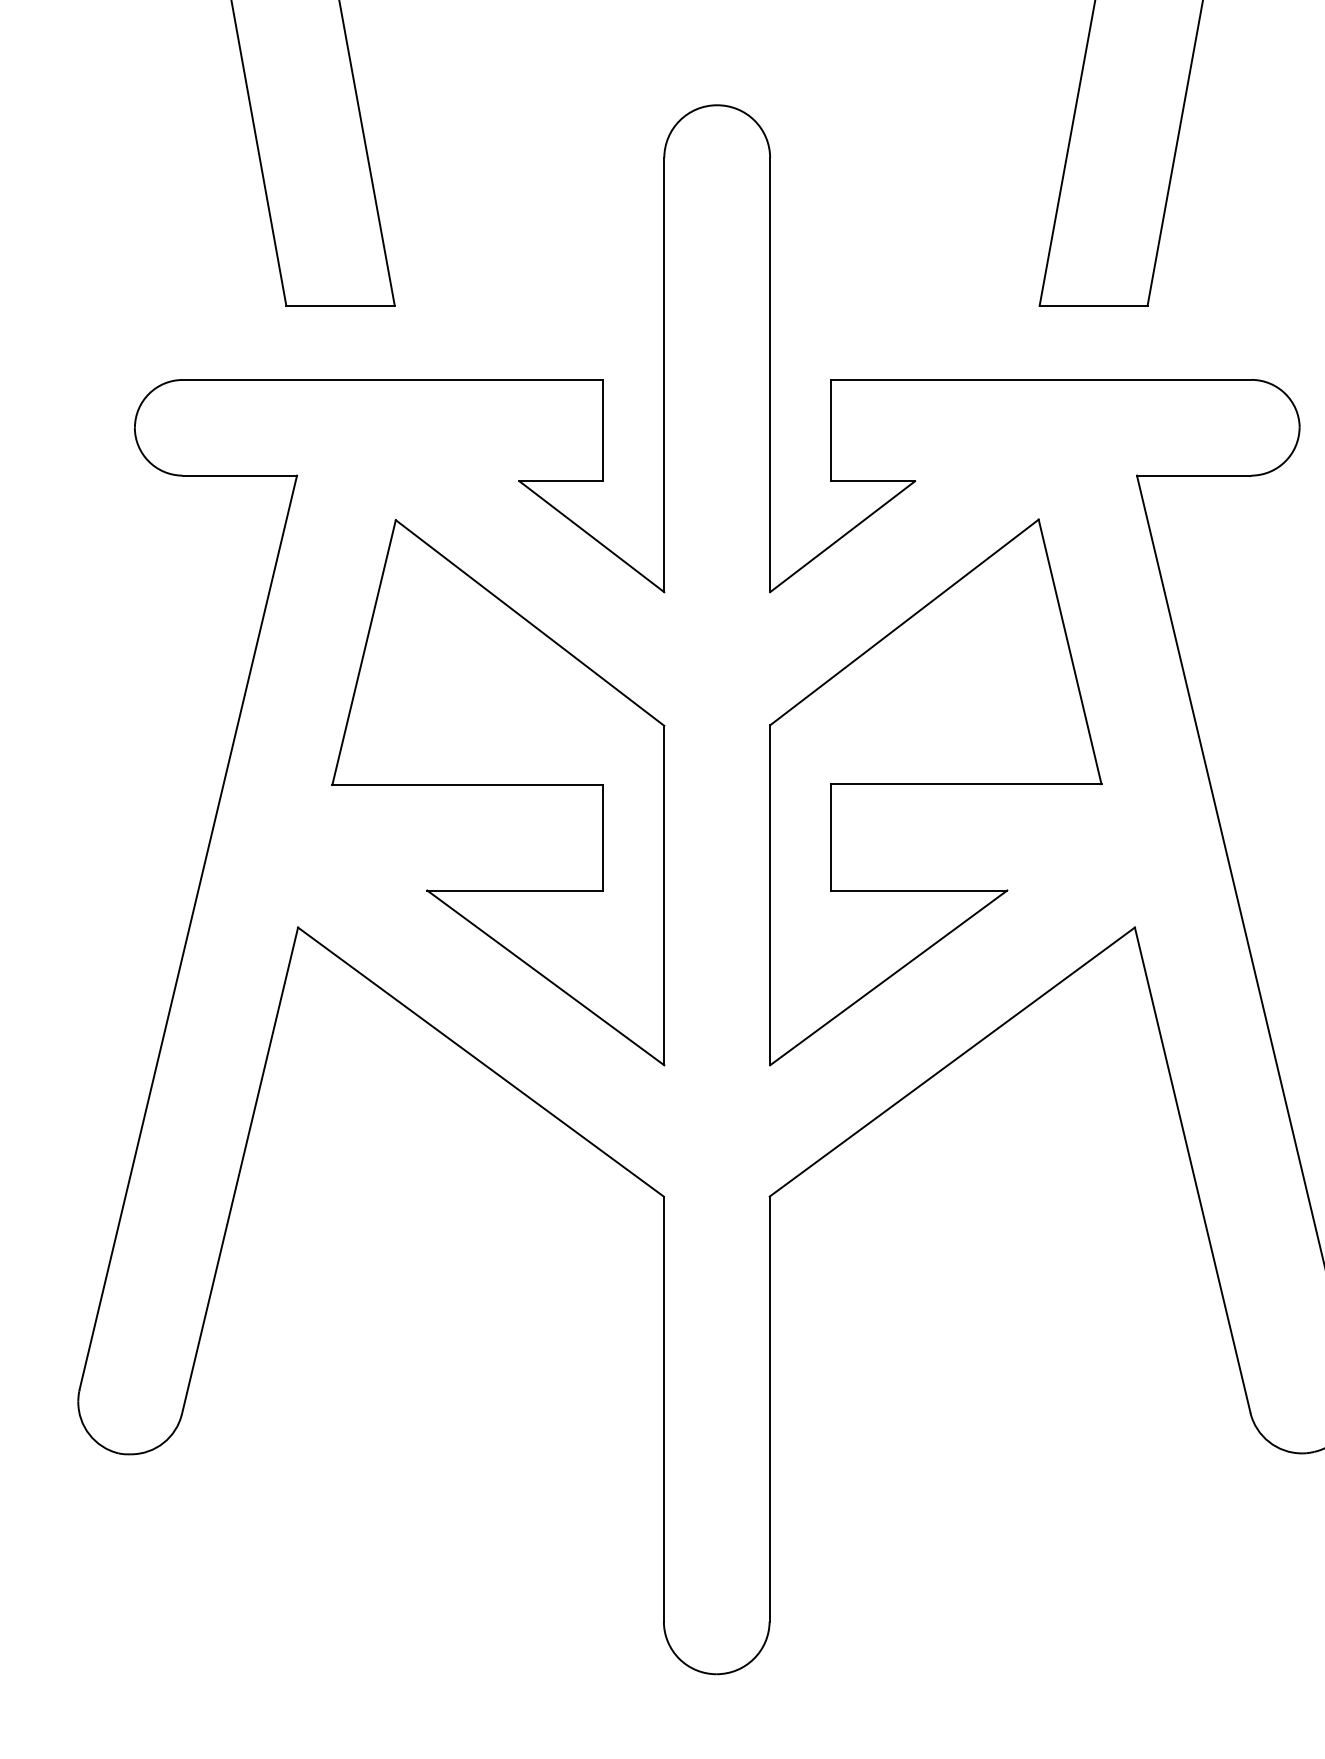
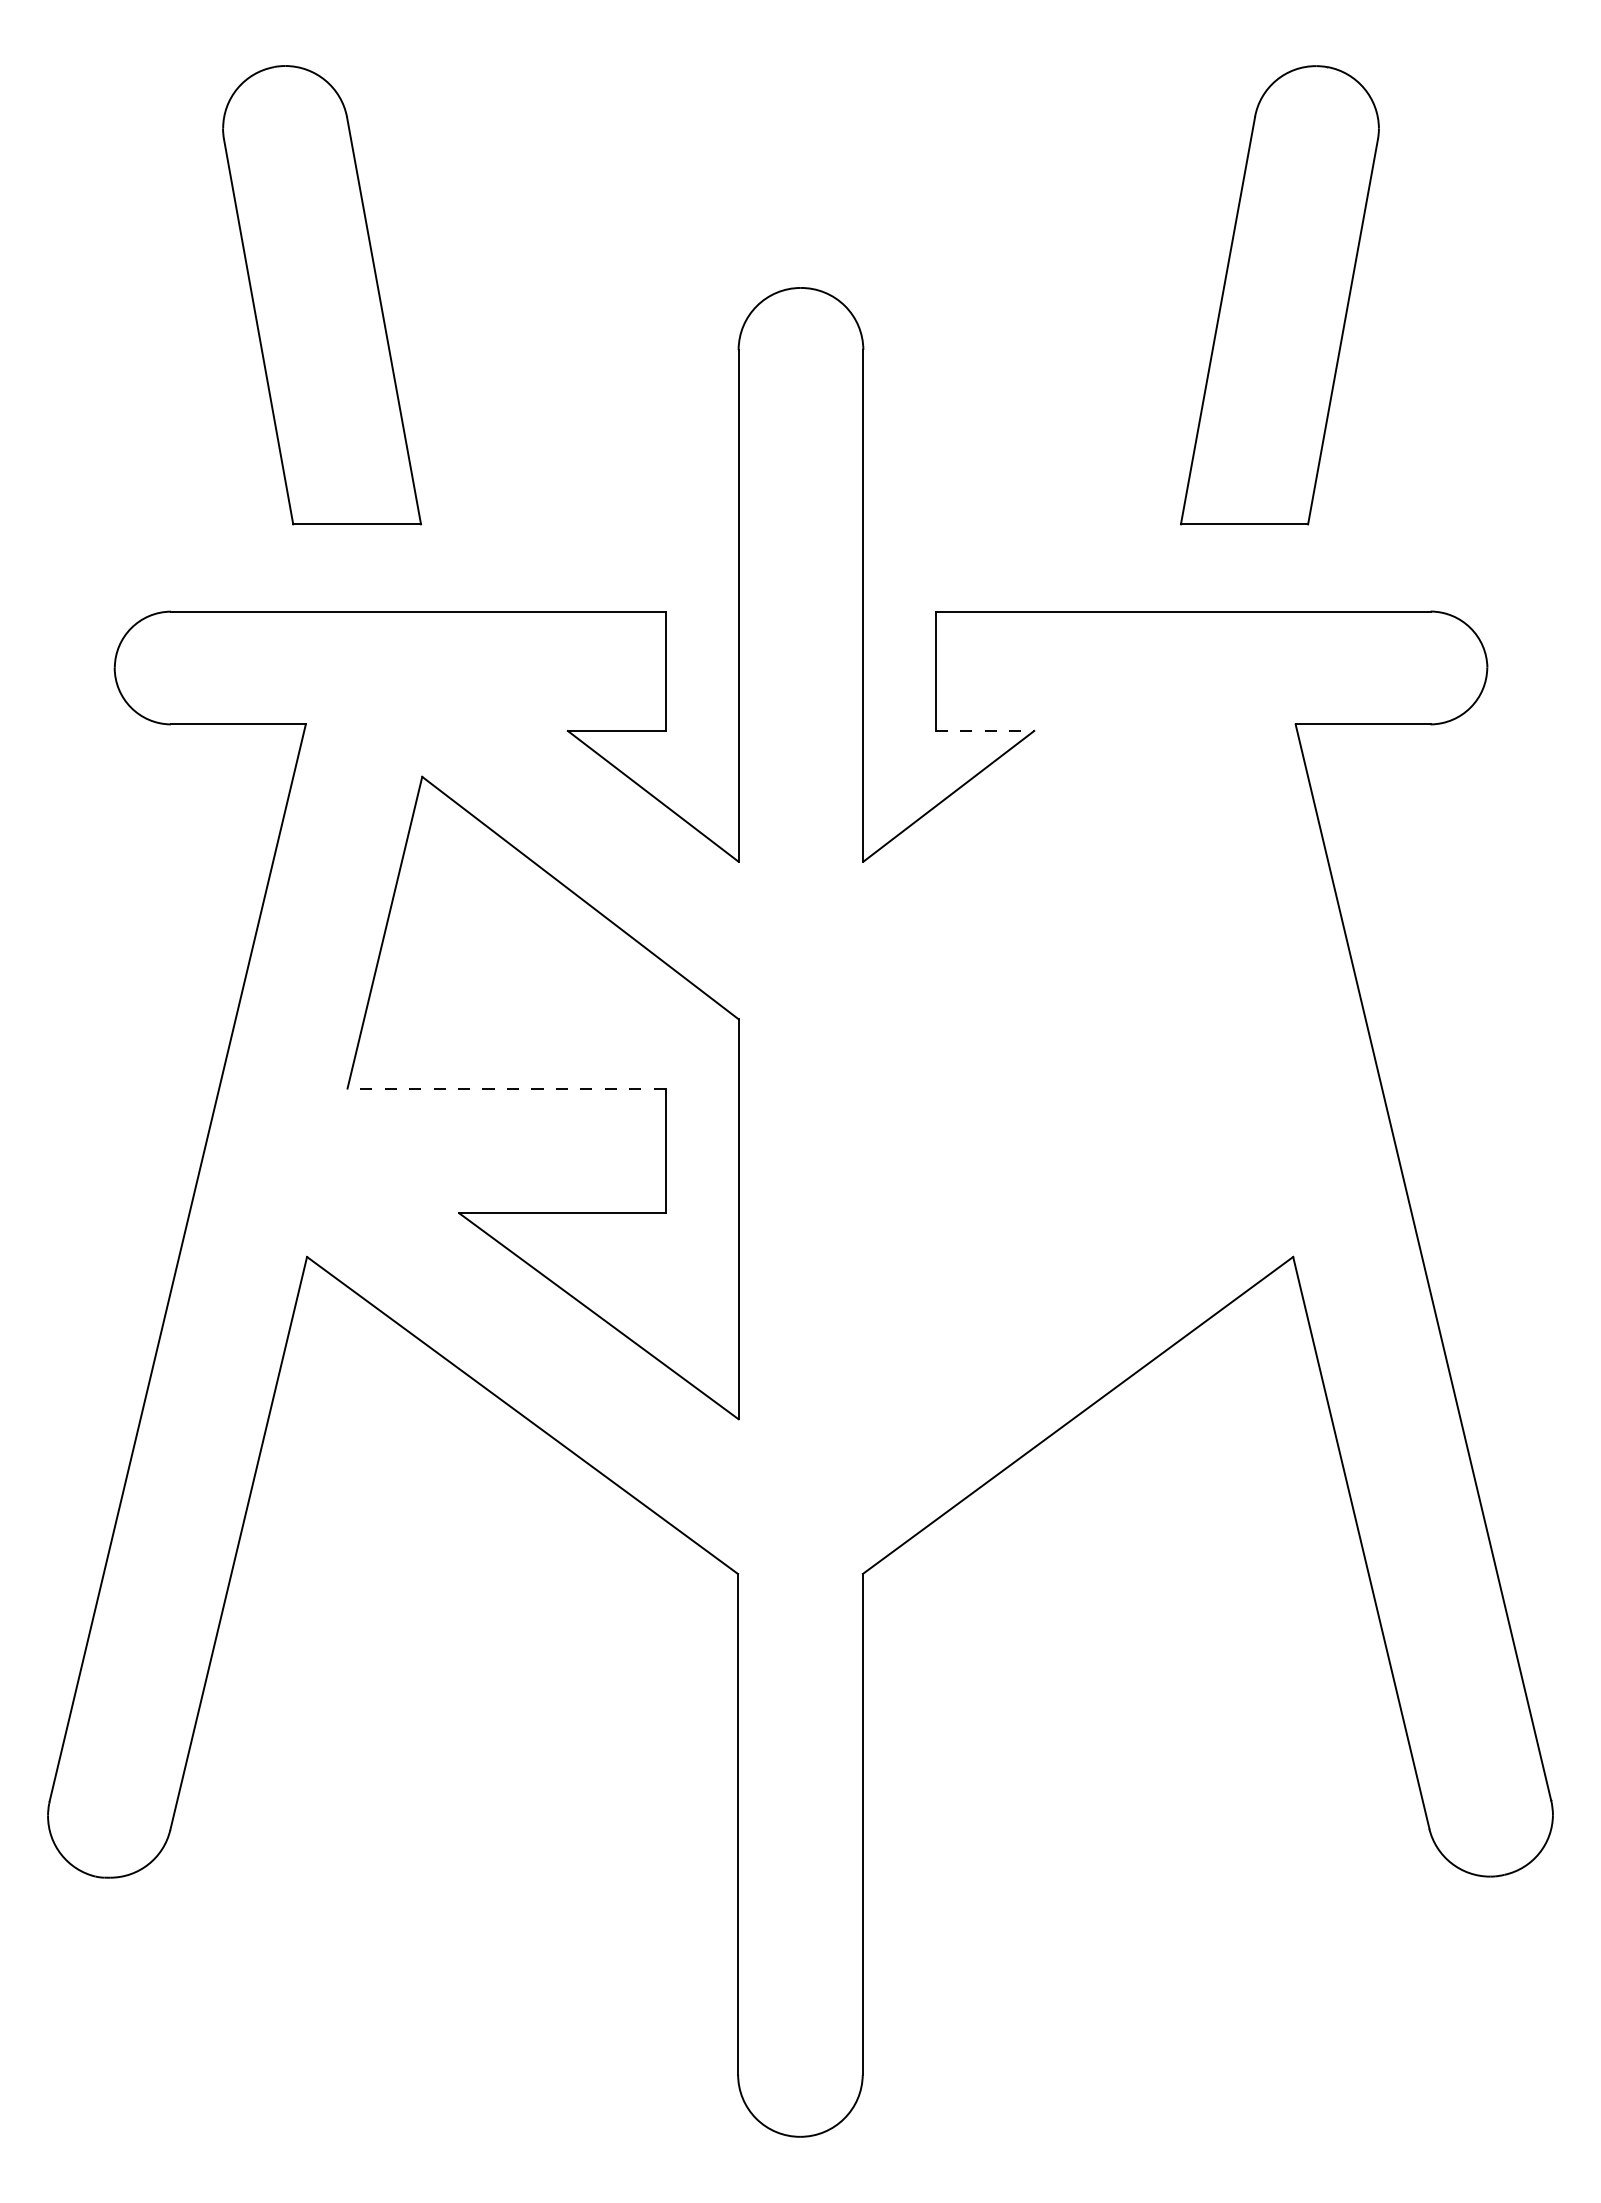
line: (873, 481) -> (985, 731), solid -> dashed
line: (467, 784) -> (506, 1088), solid -> dashed
part: (935, 784) -> (1058, 1088), removed

